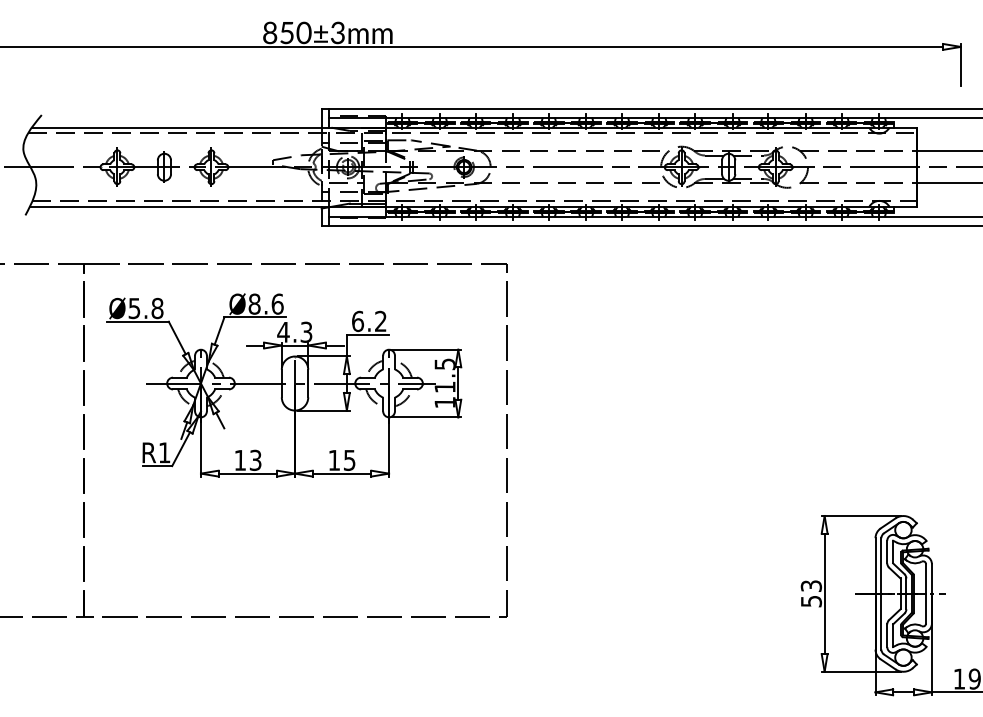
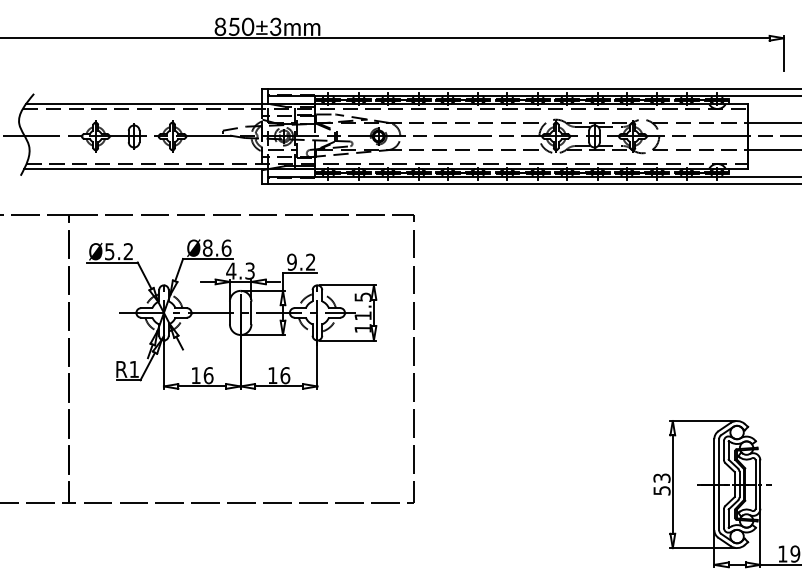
text: (157, 308) -> (128, 251), Ø5.8 -> Ø5.2
text: (358, 321) -> (292, 262), 6.2 -> 9.2
text: (255, 459) -> (208, 374), 13 -> 16
text: (349, 459) -> (285, 374), 15 -> 16

